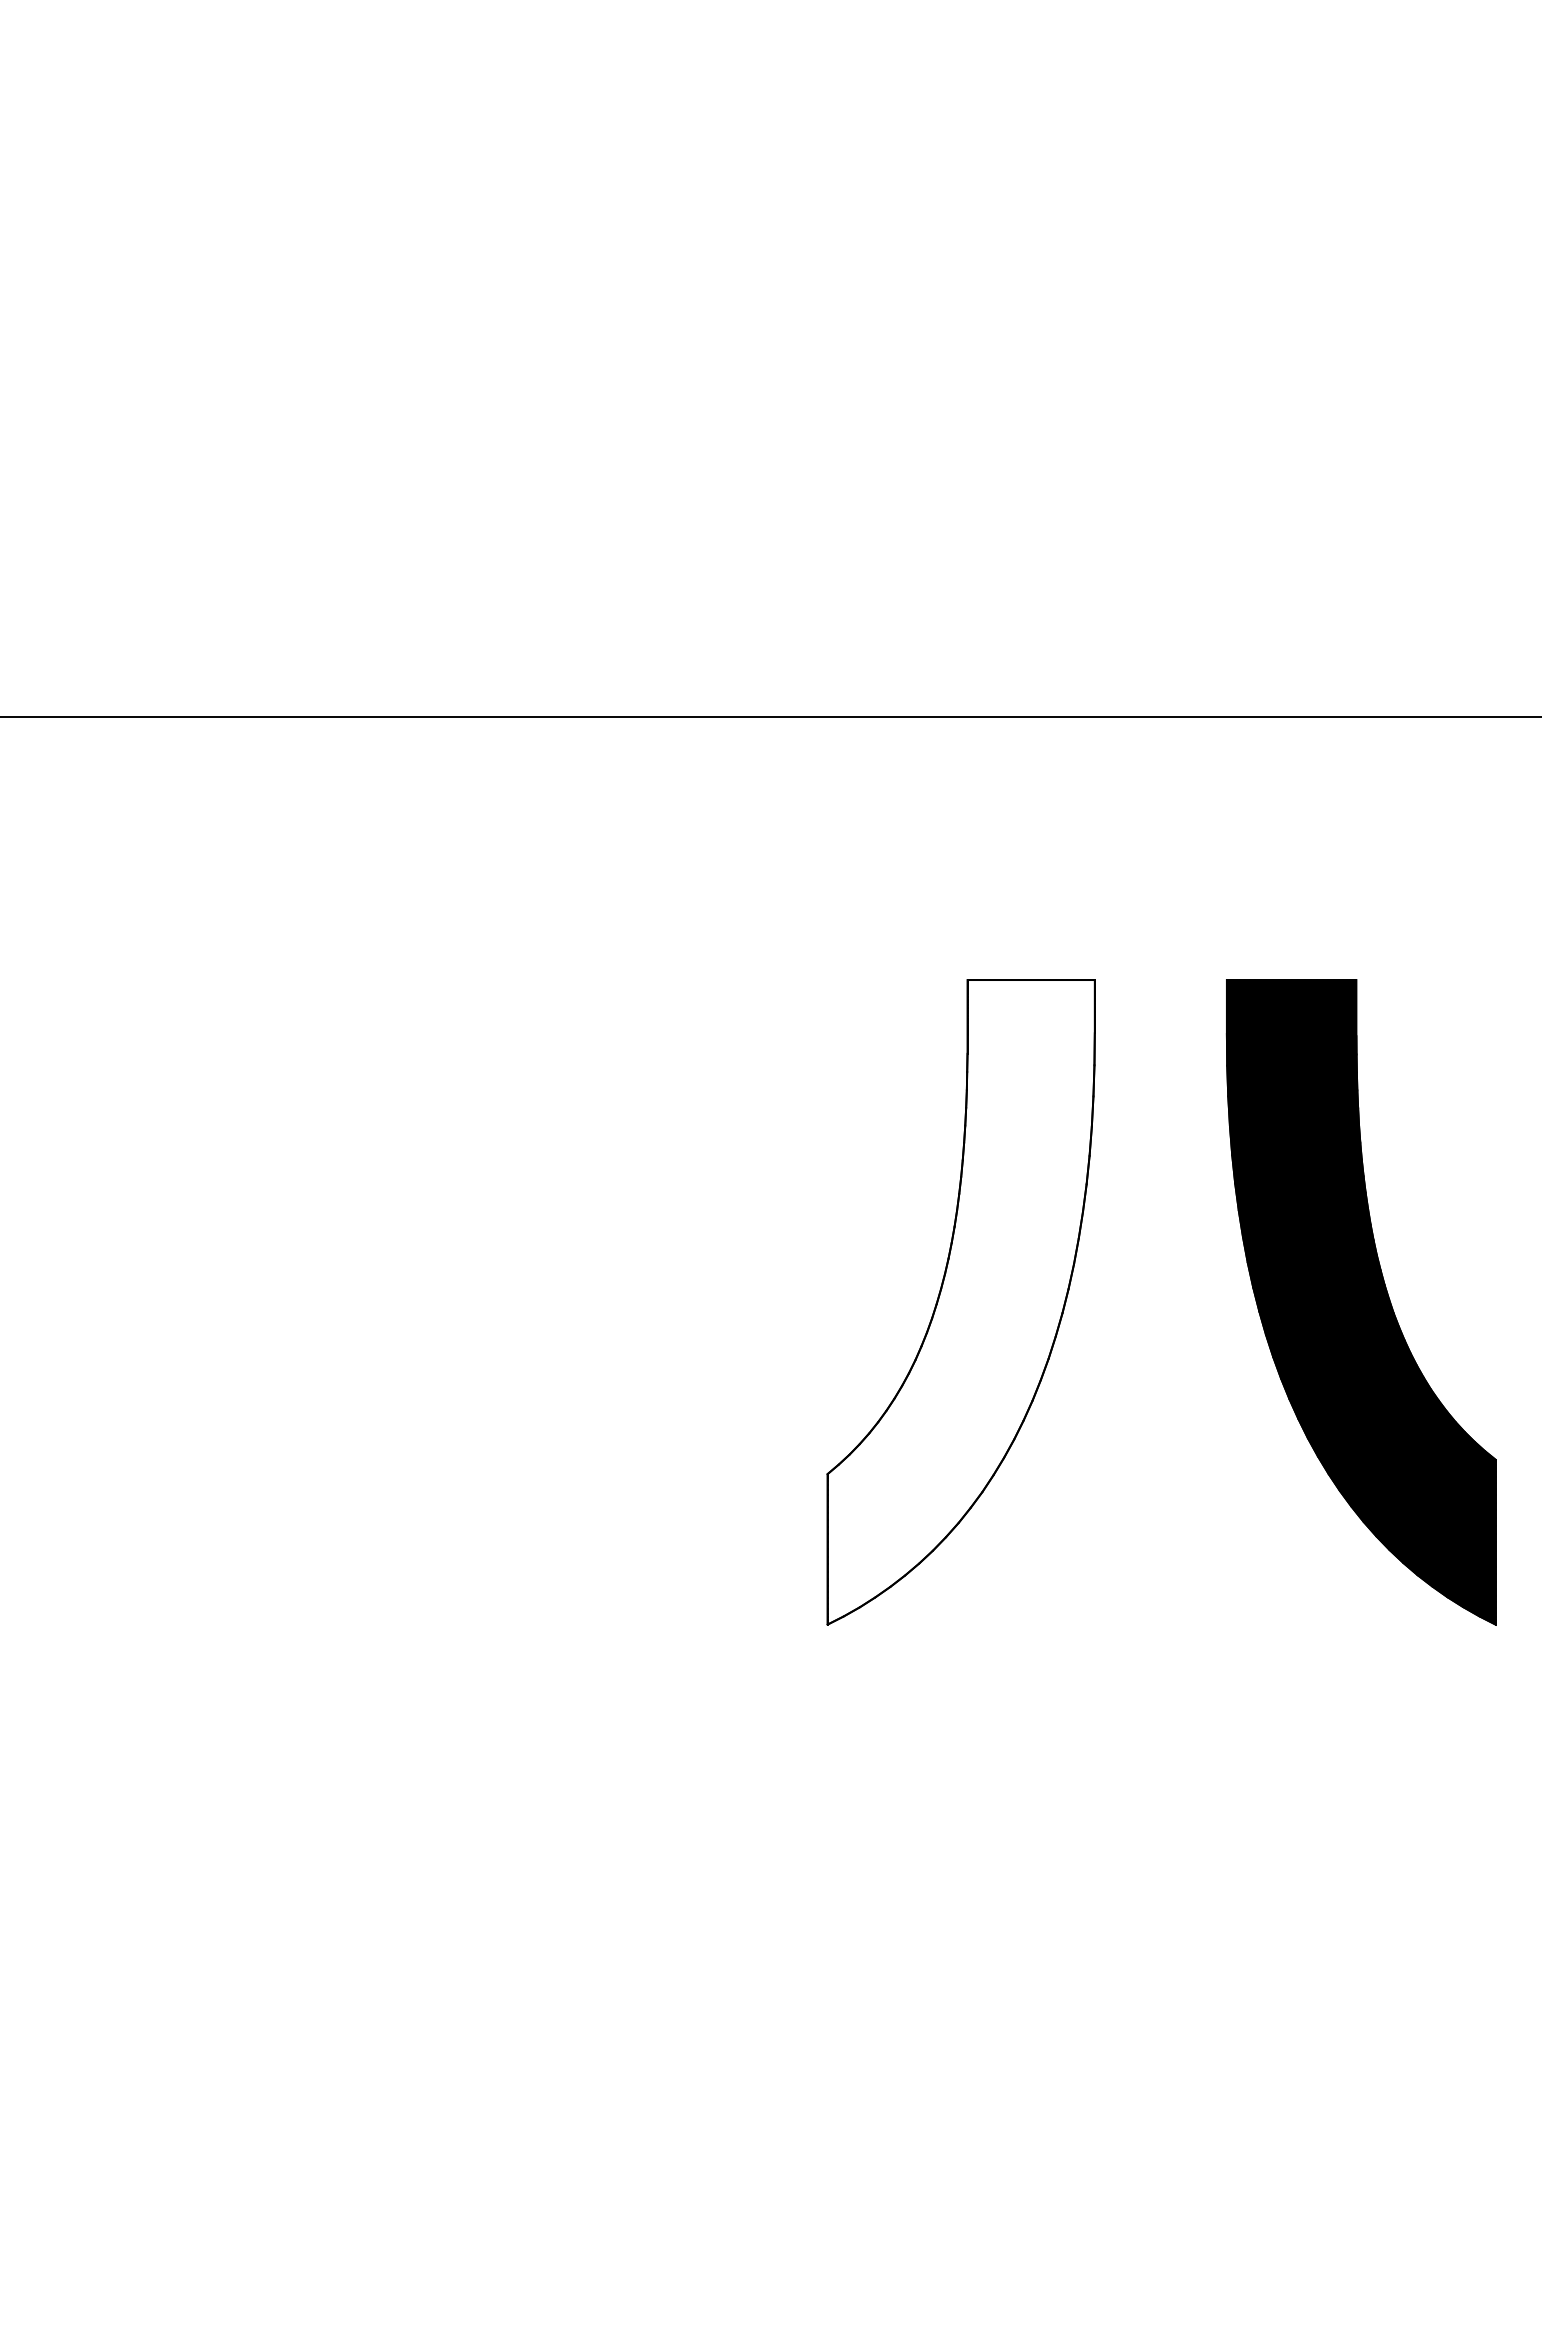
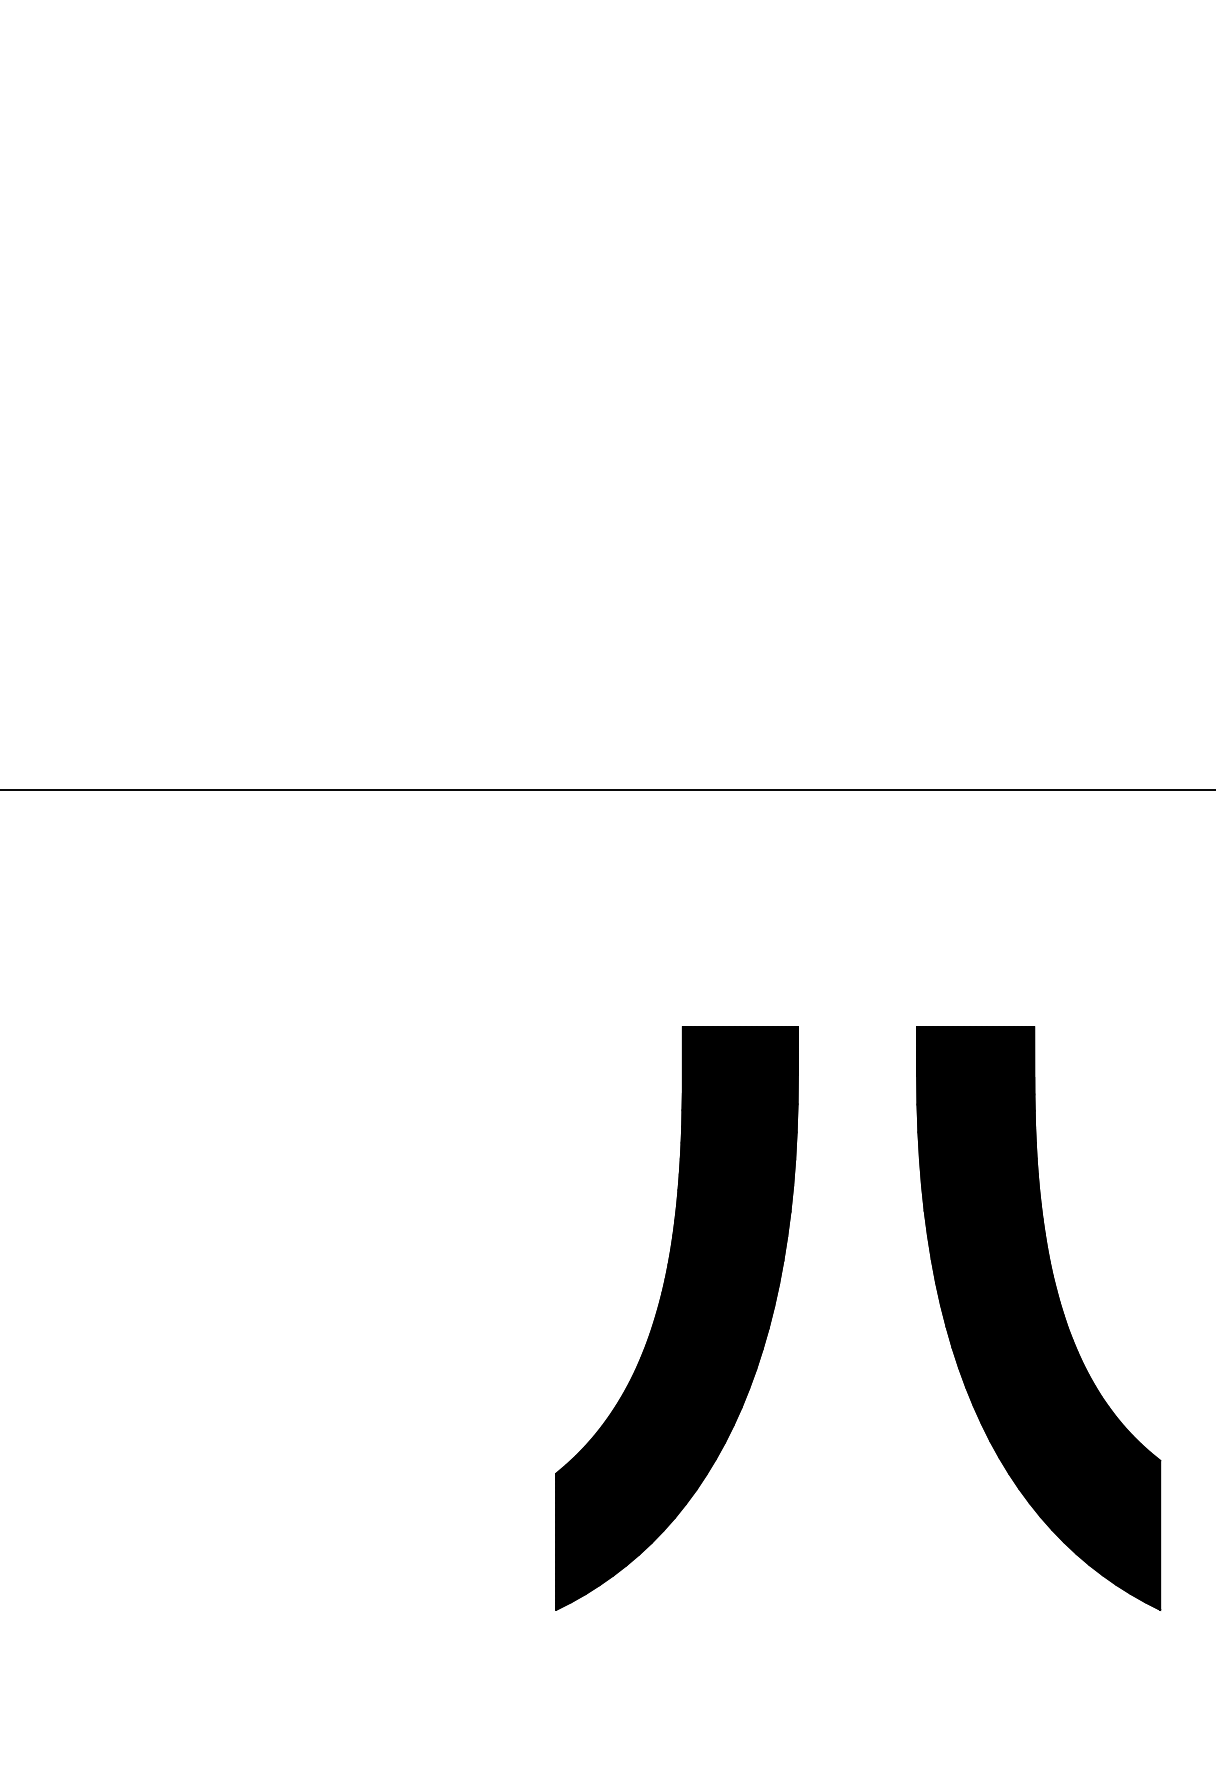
fill: (960, 1302) -> (676, 1318), added

